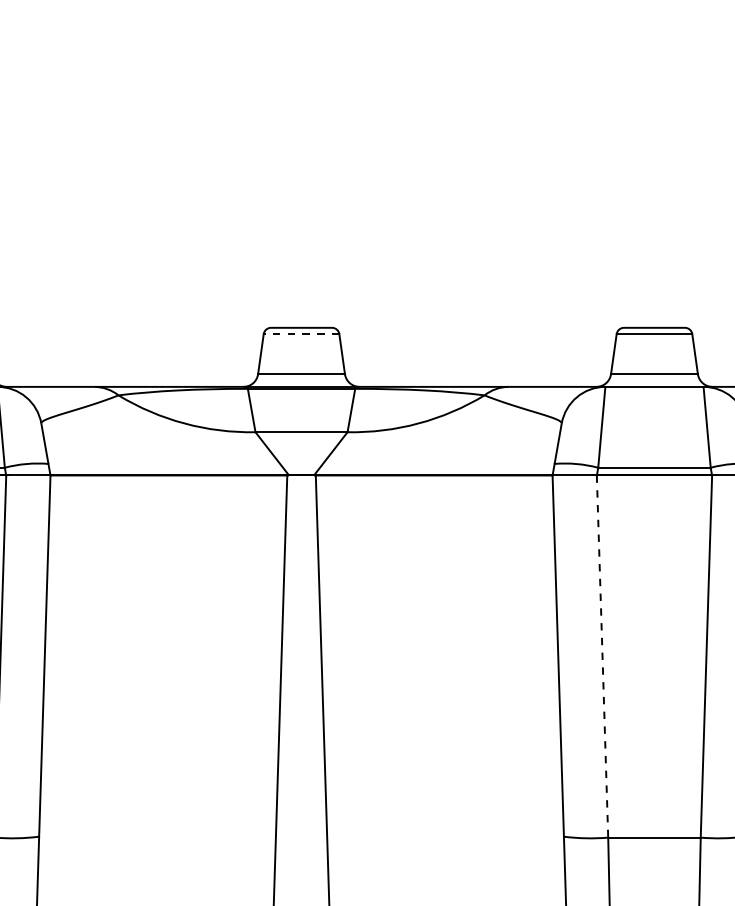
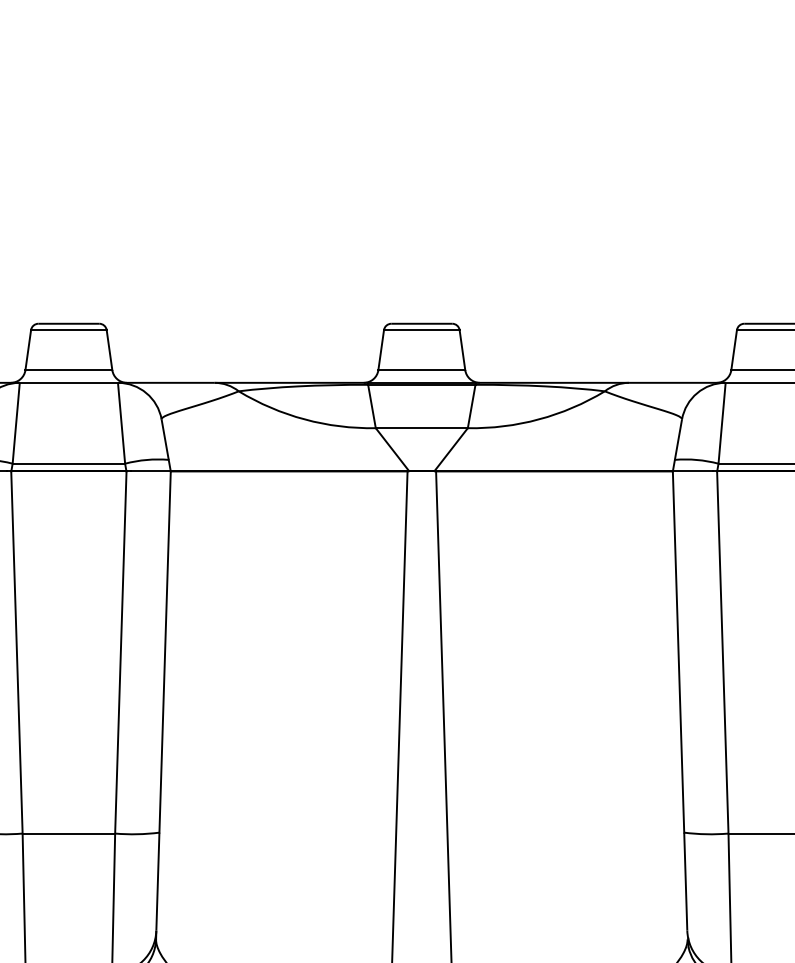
line: (301, 334) -> (421, 330), dashed -> solid
line: (602, 657) -> (722, 653), dashed -> solid

